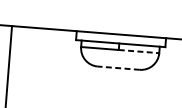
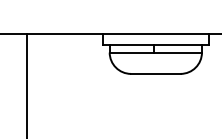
line: (139, 51) -> (178, 52), dashed -> solid
line: (118, 67) -> (155, 73), dashed -> solid

